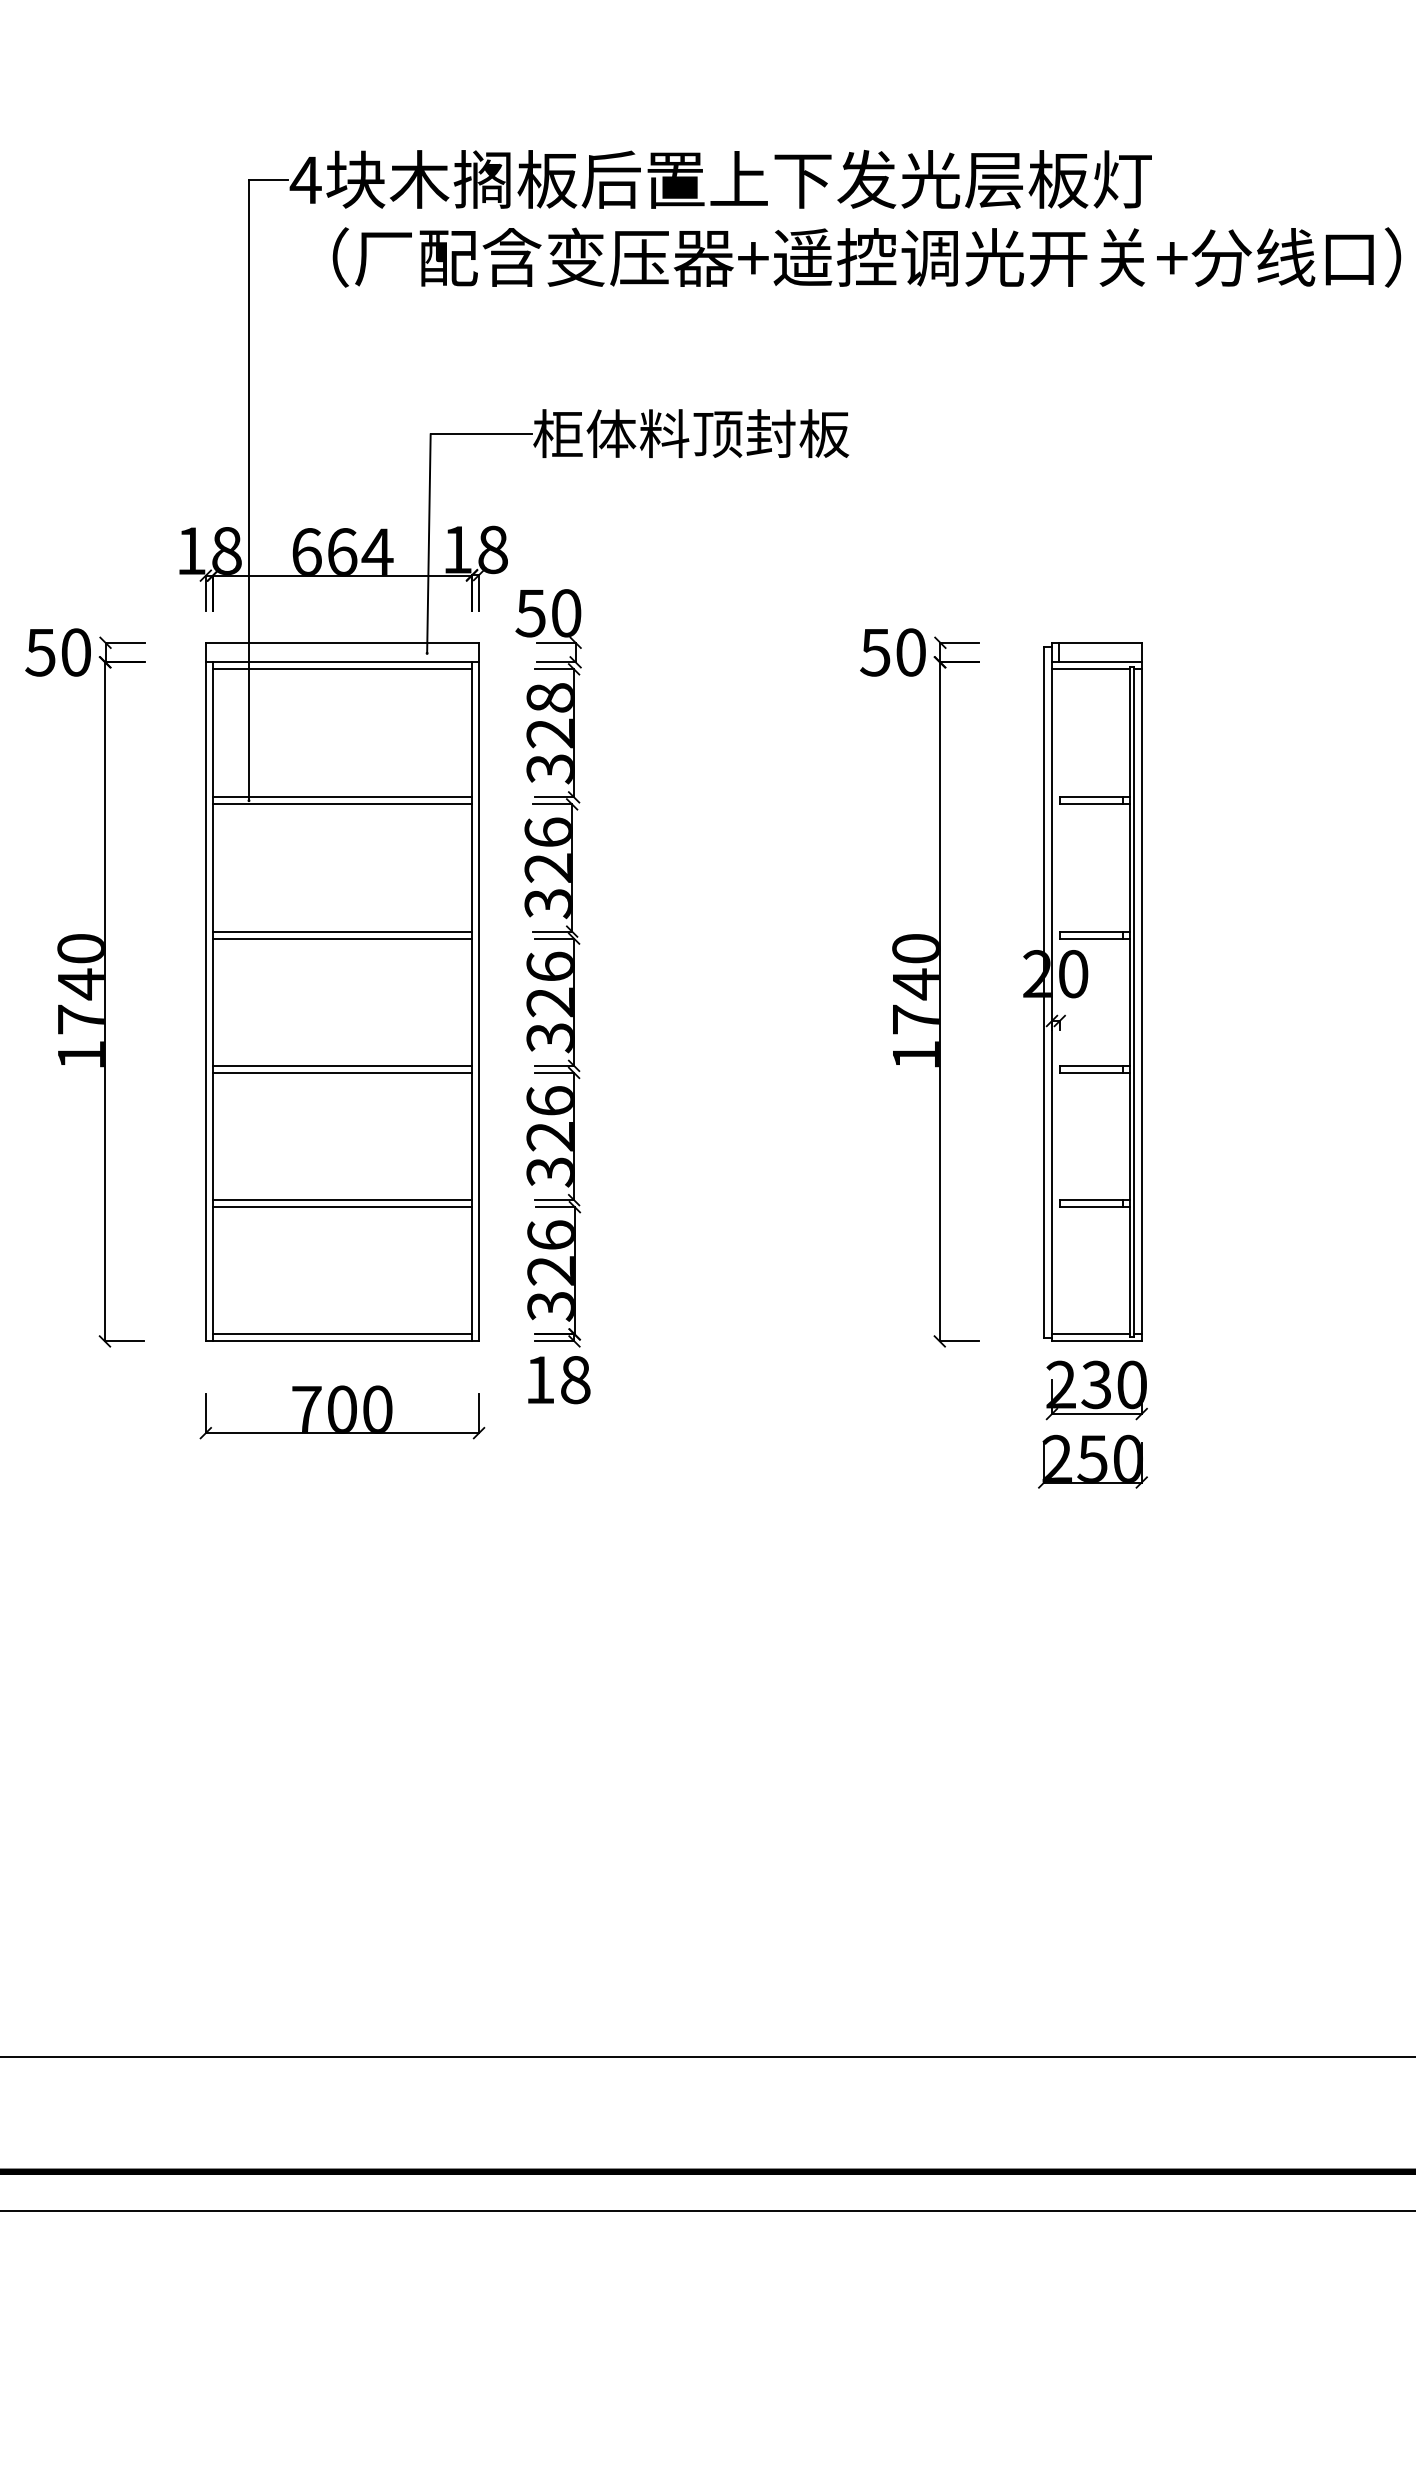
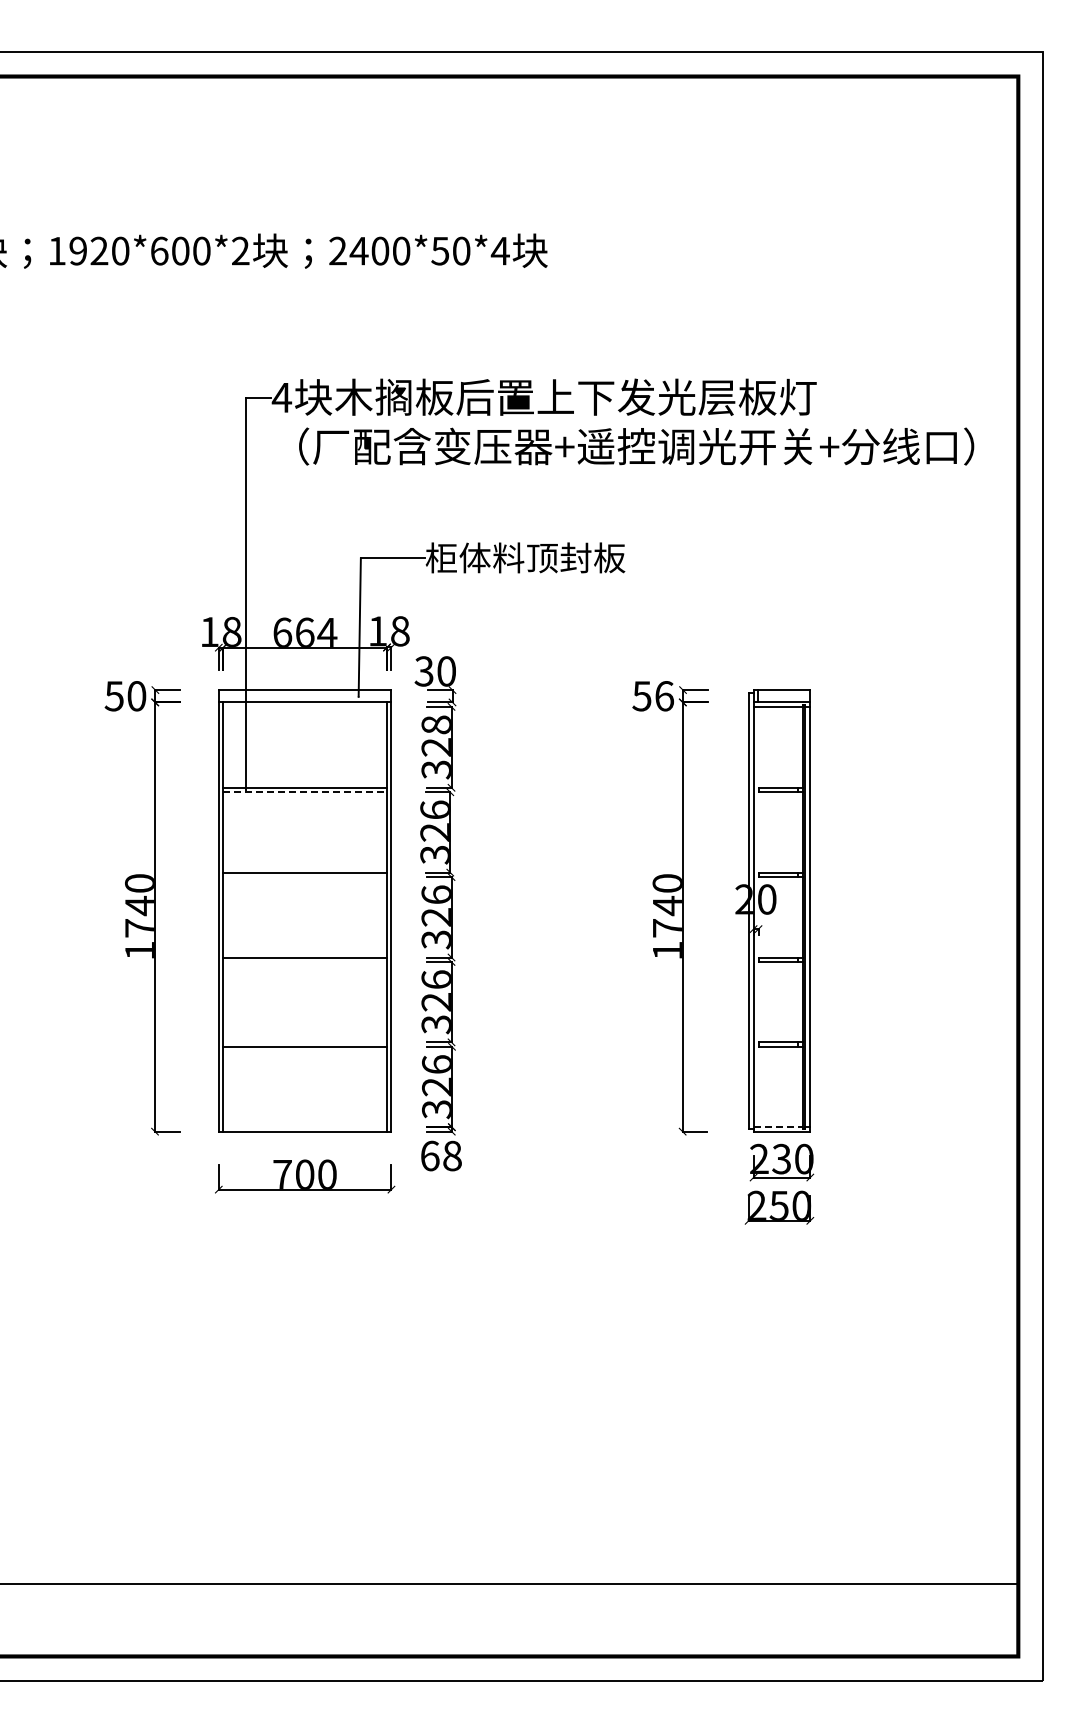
text: (531, 613) -> (424, 671), 50 -> 30
text: (911, 652) -> (664, 696), 50 -> 56
line: (343, 668) -> (305, 706), removed
line: (343, 804) -> (305, 792), solid -> dashed
line: (343, 939) -> (305, 877), removed
line: (343, 1072) -> (305, 961), removed
line: (343, 1200) -> (305, 1042), removed
line: (343, 1334) -> (305, 1127), removed
line: (1091, 1334) -> (778, 1127), solid -> dashed
text: (540, 1379) -> (430, 1155), 18 -> 68

